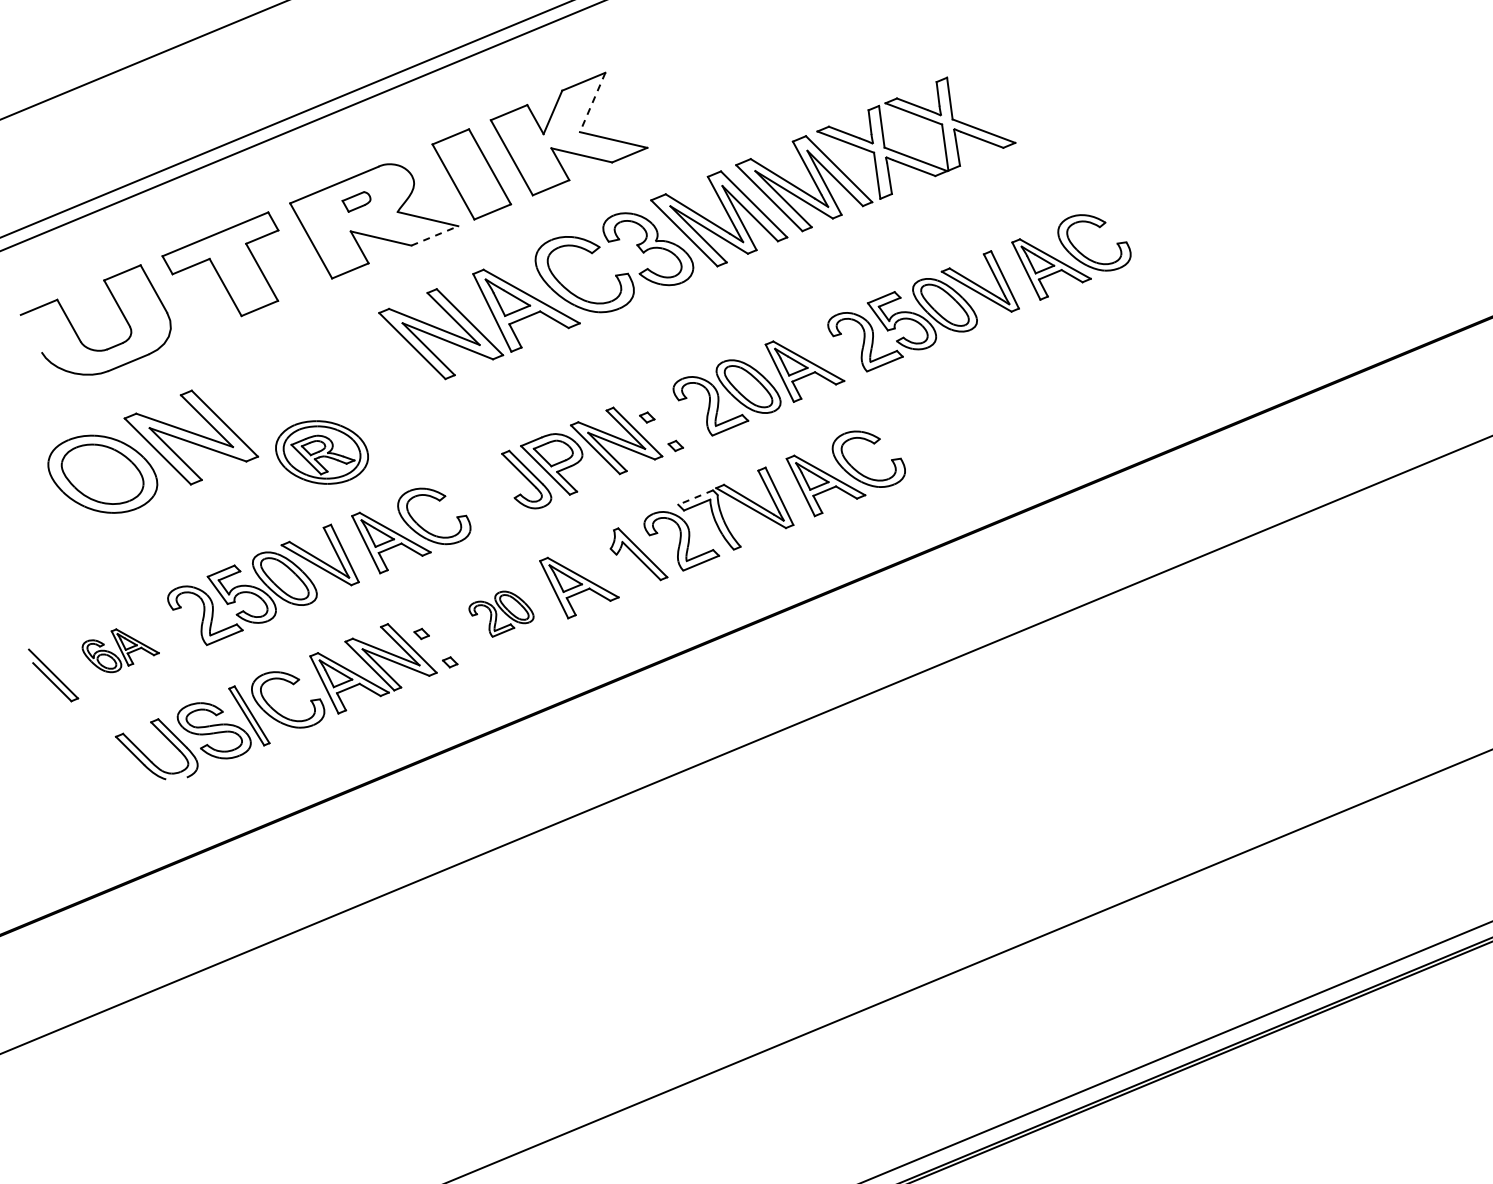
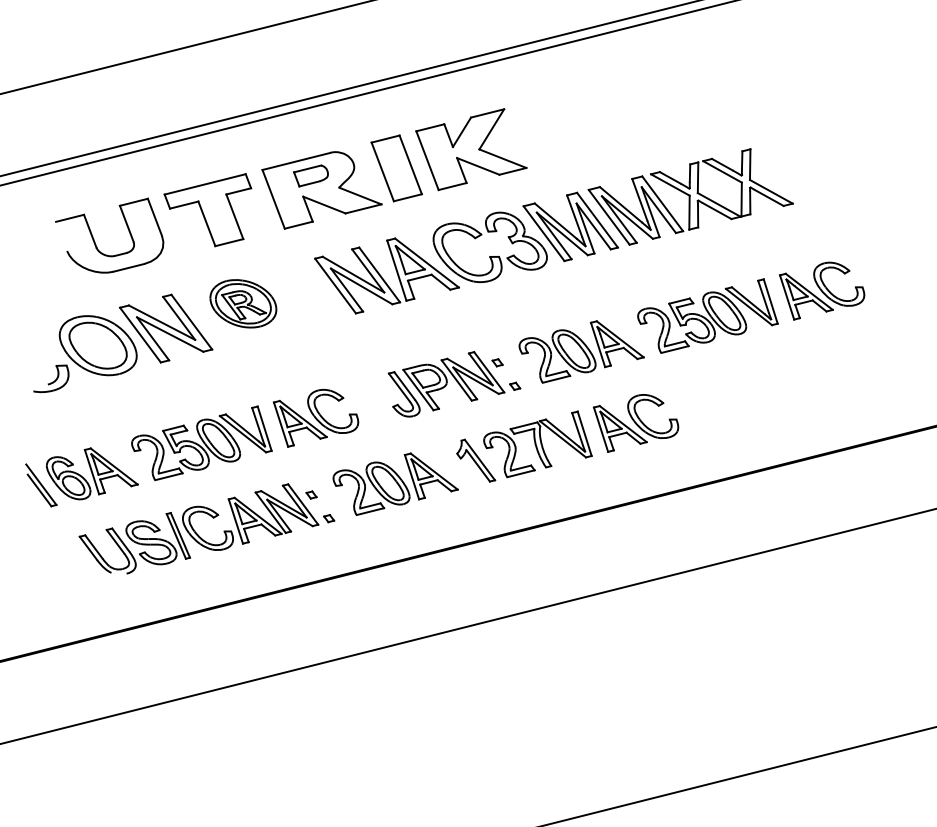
line: (592, 102) -> (491, 129), dashed -> solid
part: (356, 201) -> (310, 175), size x1.67
line: (435, 235) -> (364, 208), dashed -> solid
part: (321, 452) -> (242, 303), moved
line: (695, 497) -> (523, 425), dashed -> solid
part: (46, 528) -> (51, 378), added
part: (501, 613) -> (371, 488), size x1.67
part: (120, 650) -> (92, 474), size x1.67

